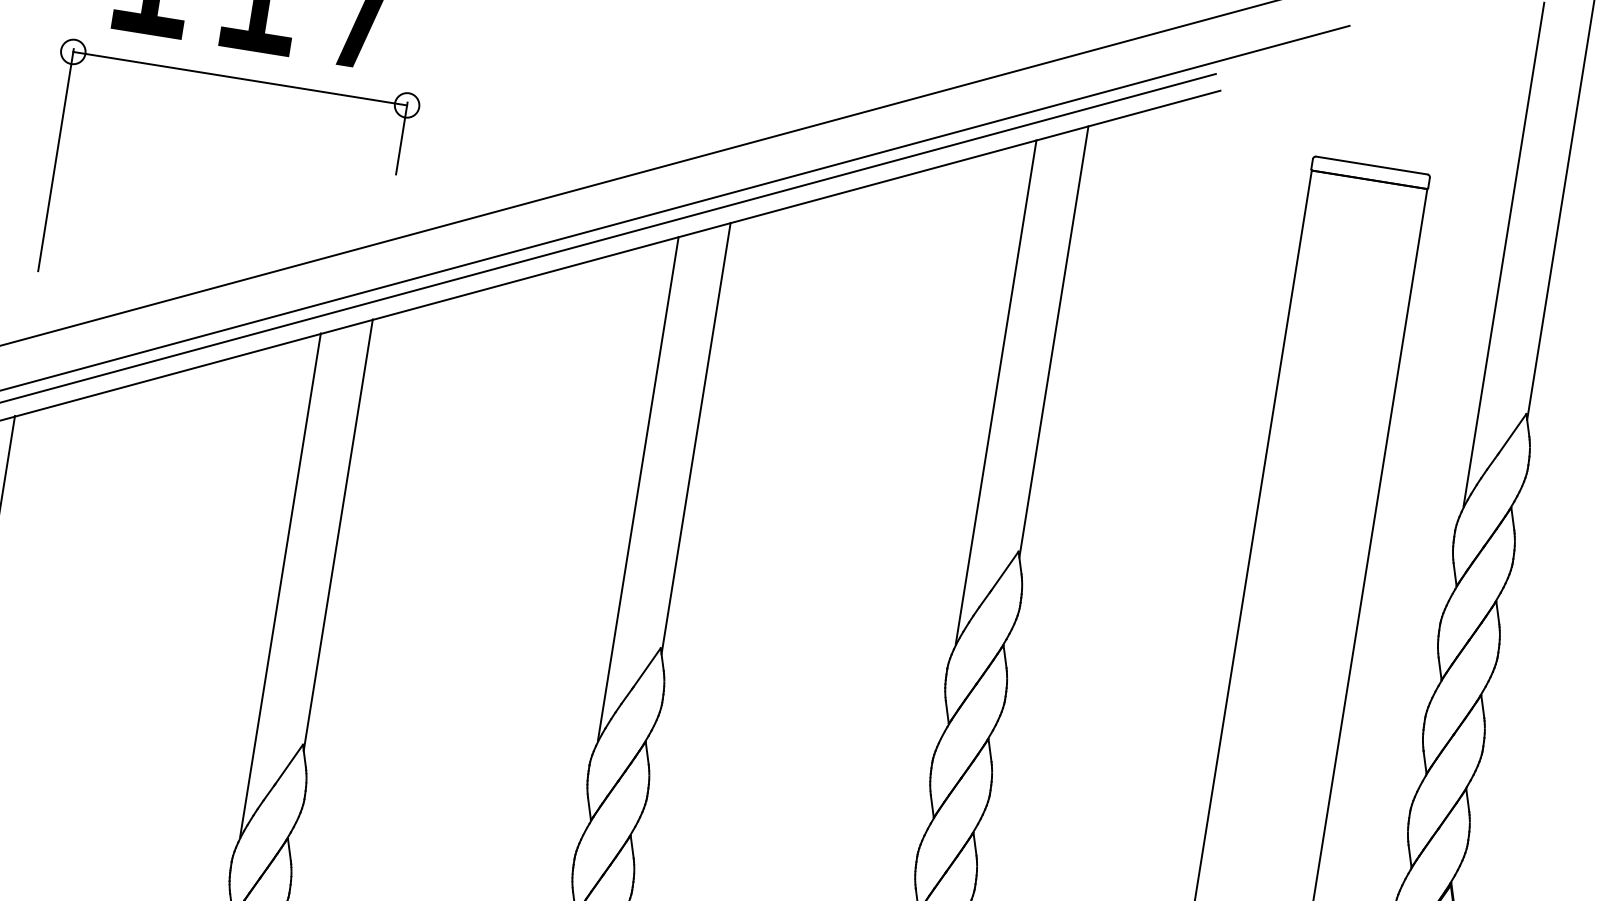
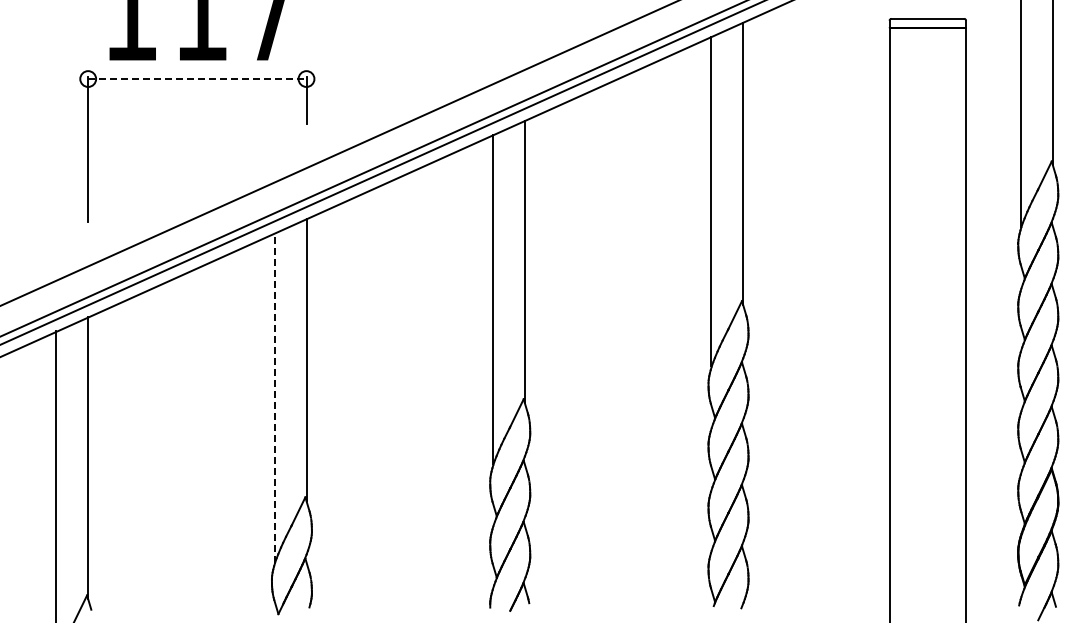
line: (240, 79) -> (197, 79), solid -> dashed
line: (280, 584) -> (274, 397), solid -> dashed

